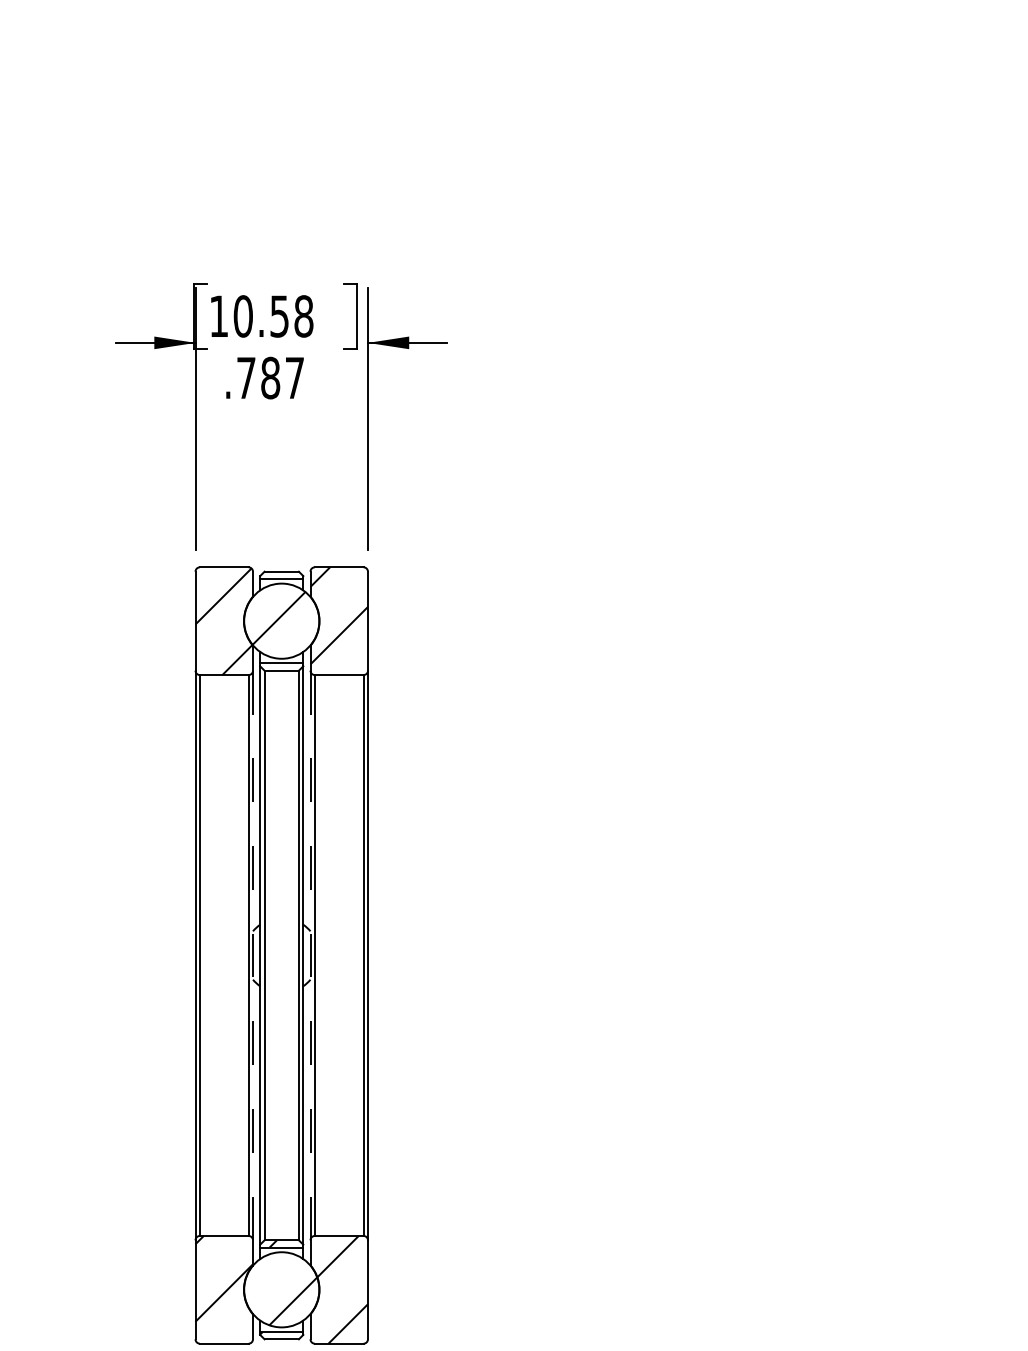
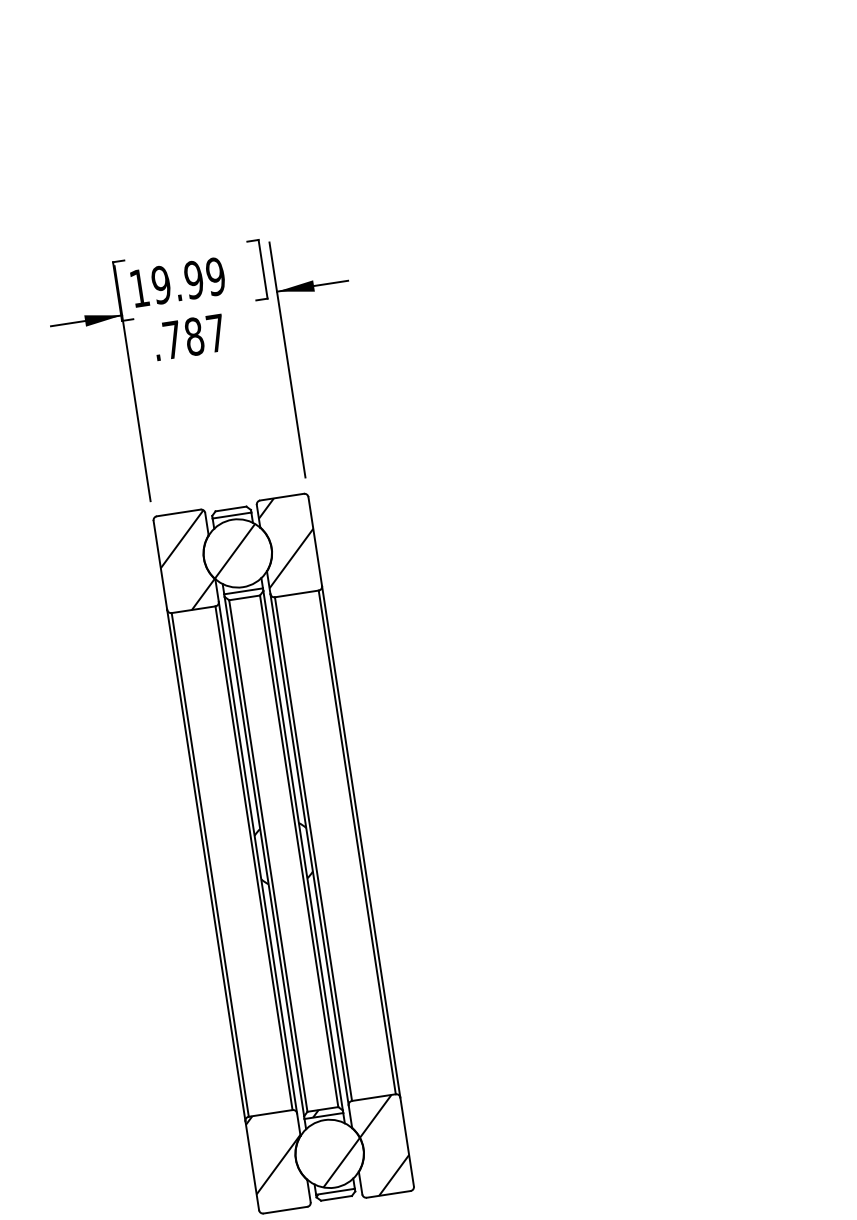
text: (273, 316) -> (188, 280), 10.58 -> 19.99
line: (253, 955) -> (258, 857), dashed -> solid
line: (310, 955) -> (309, 849), dashed -> solid

